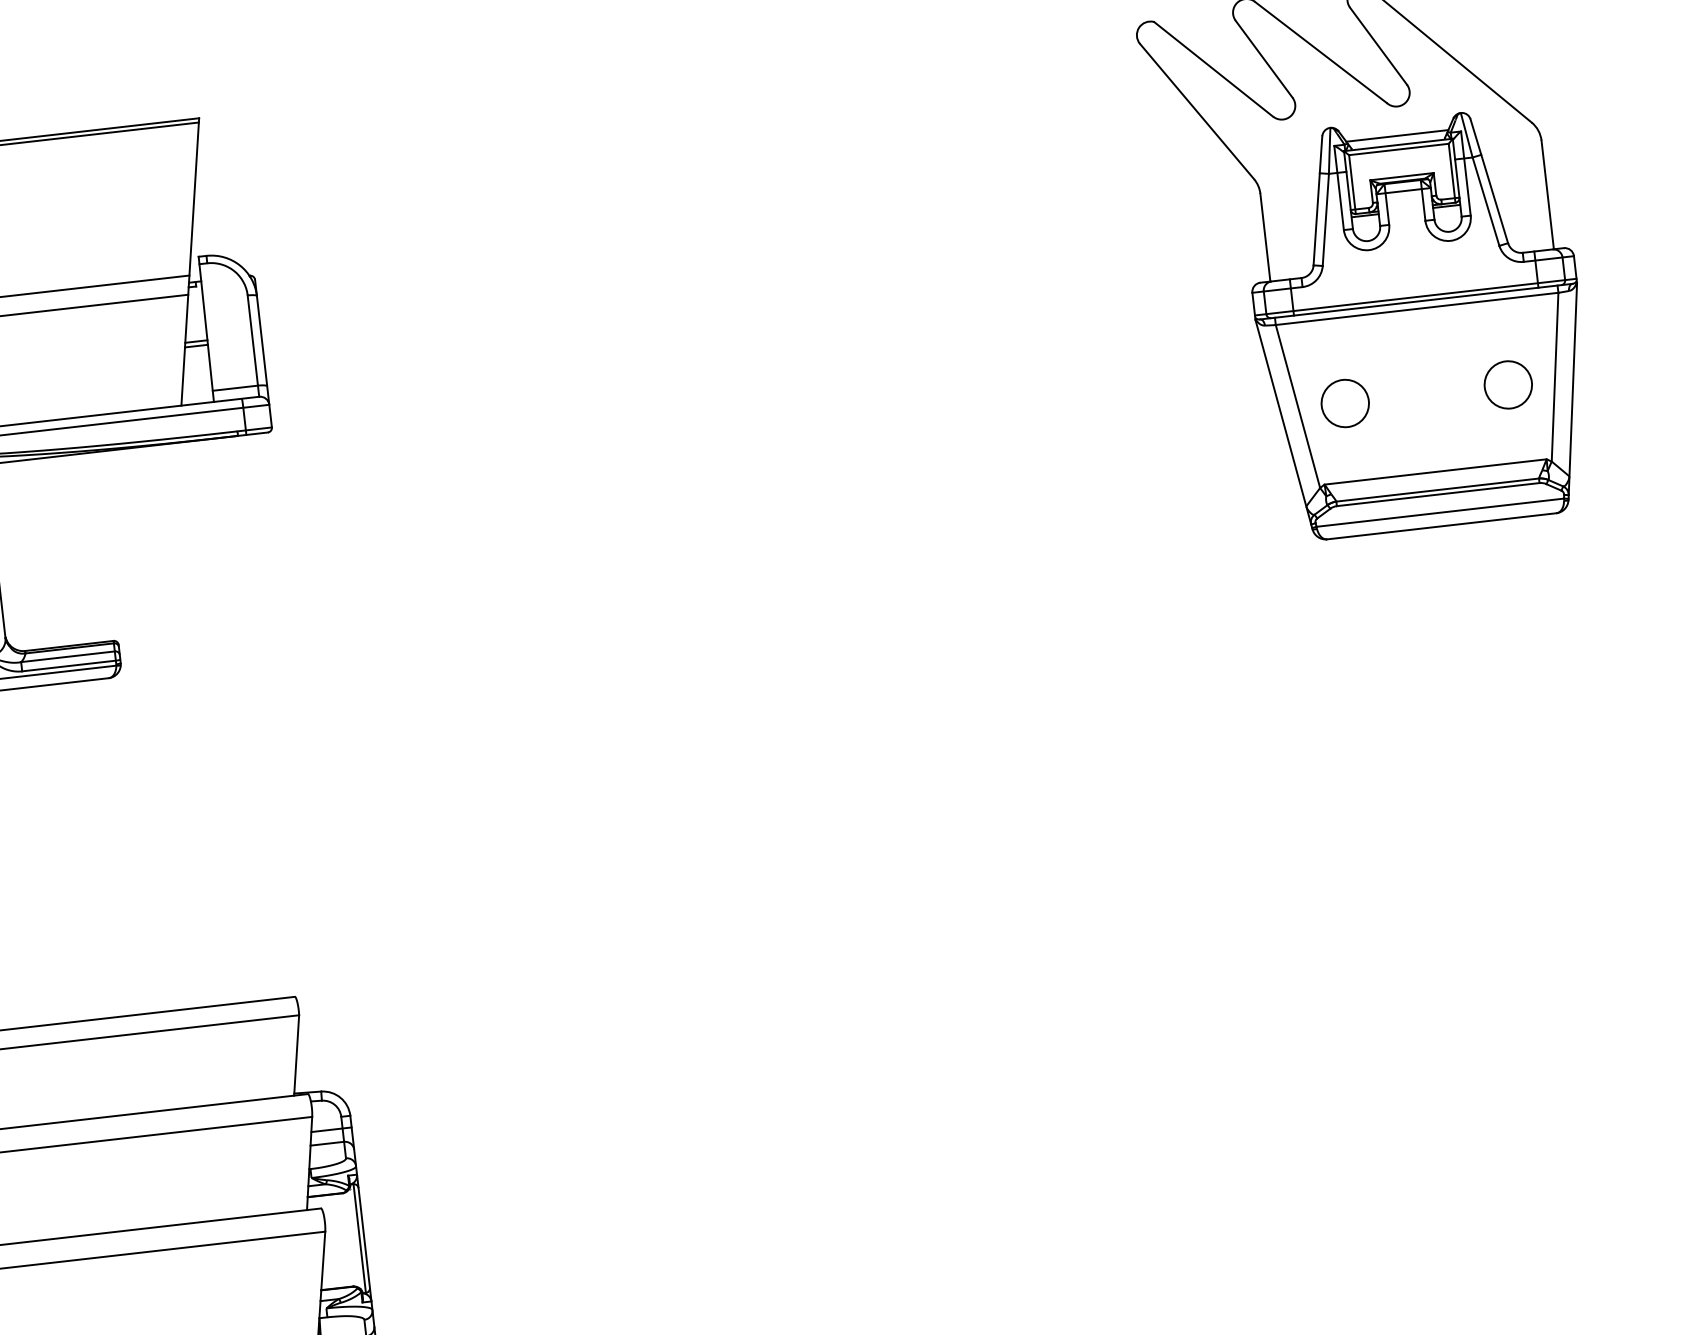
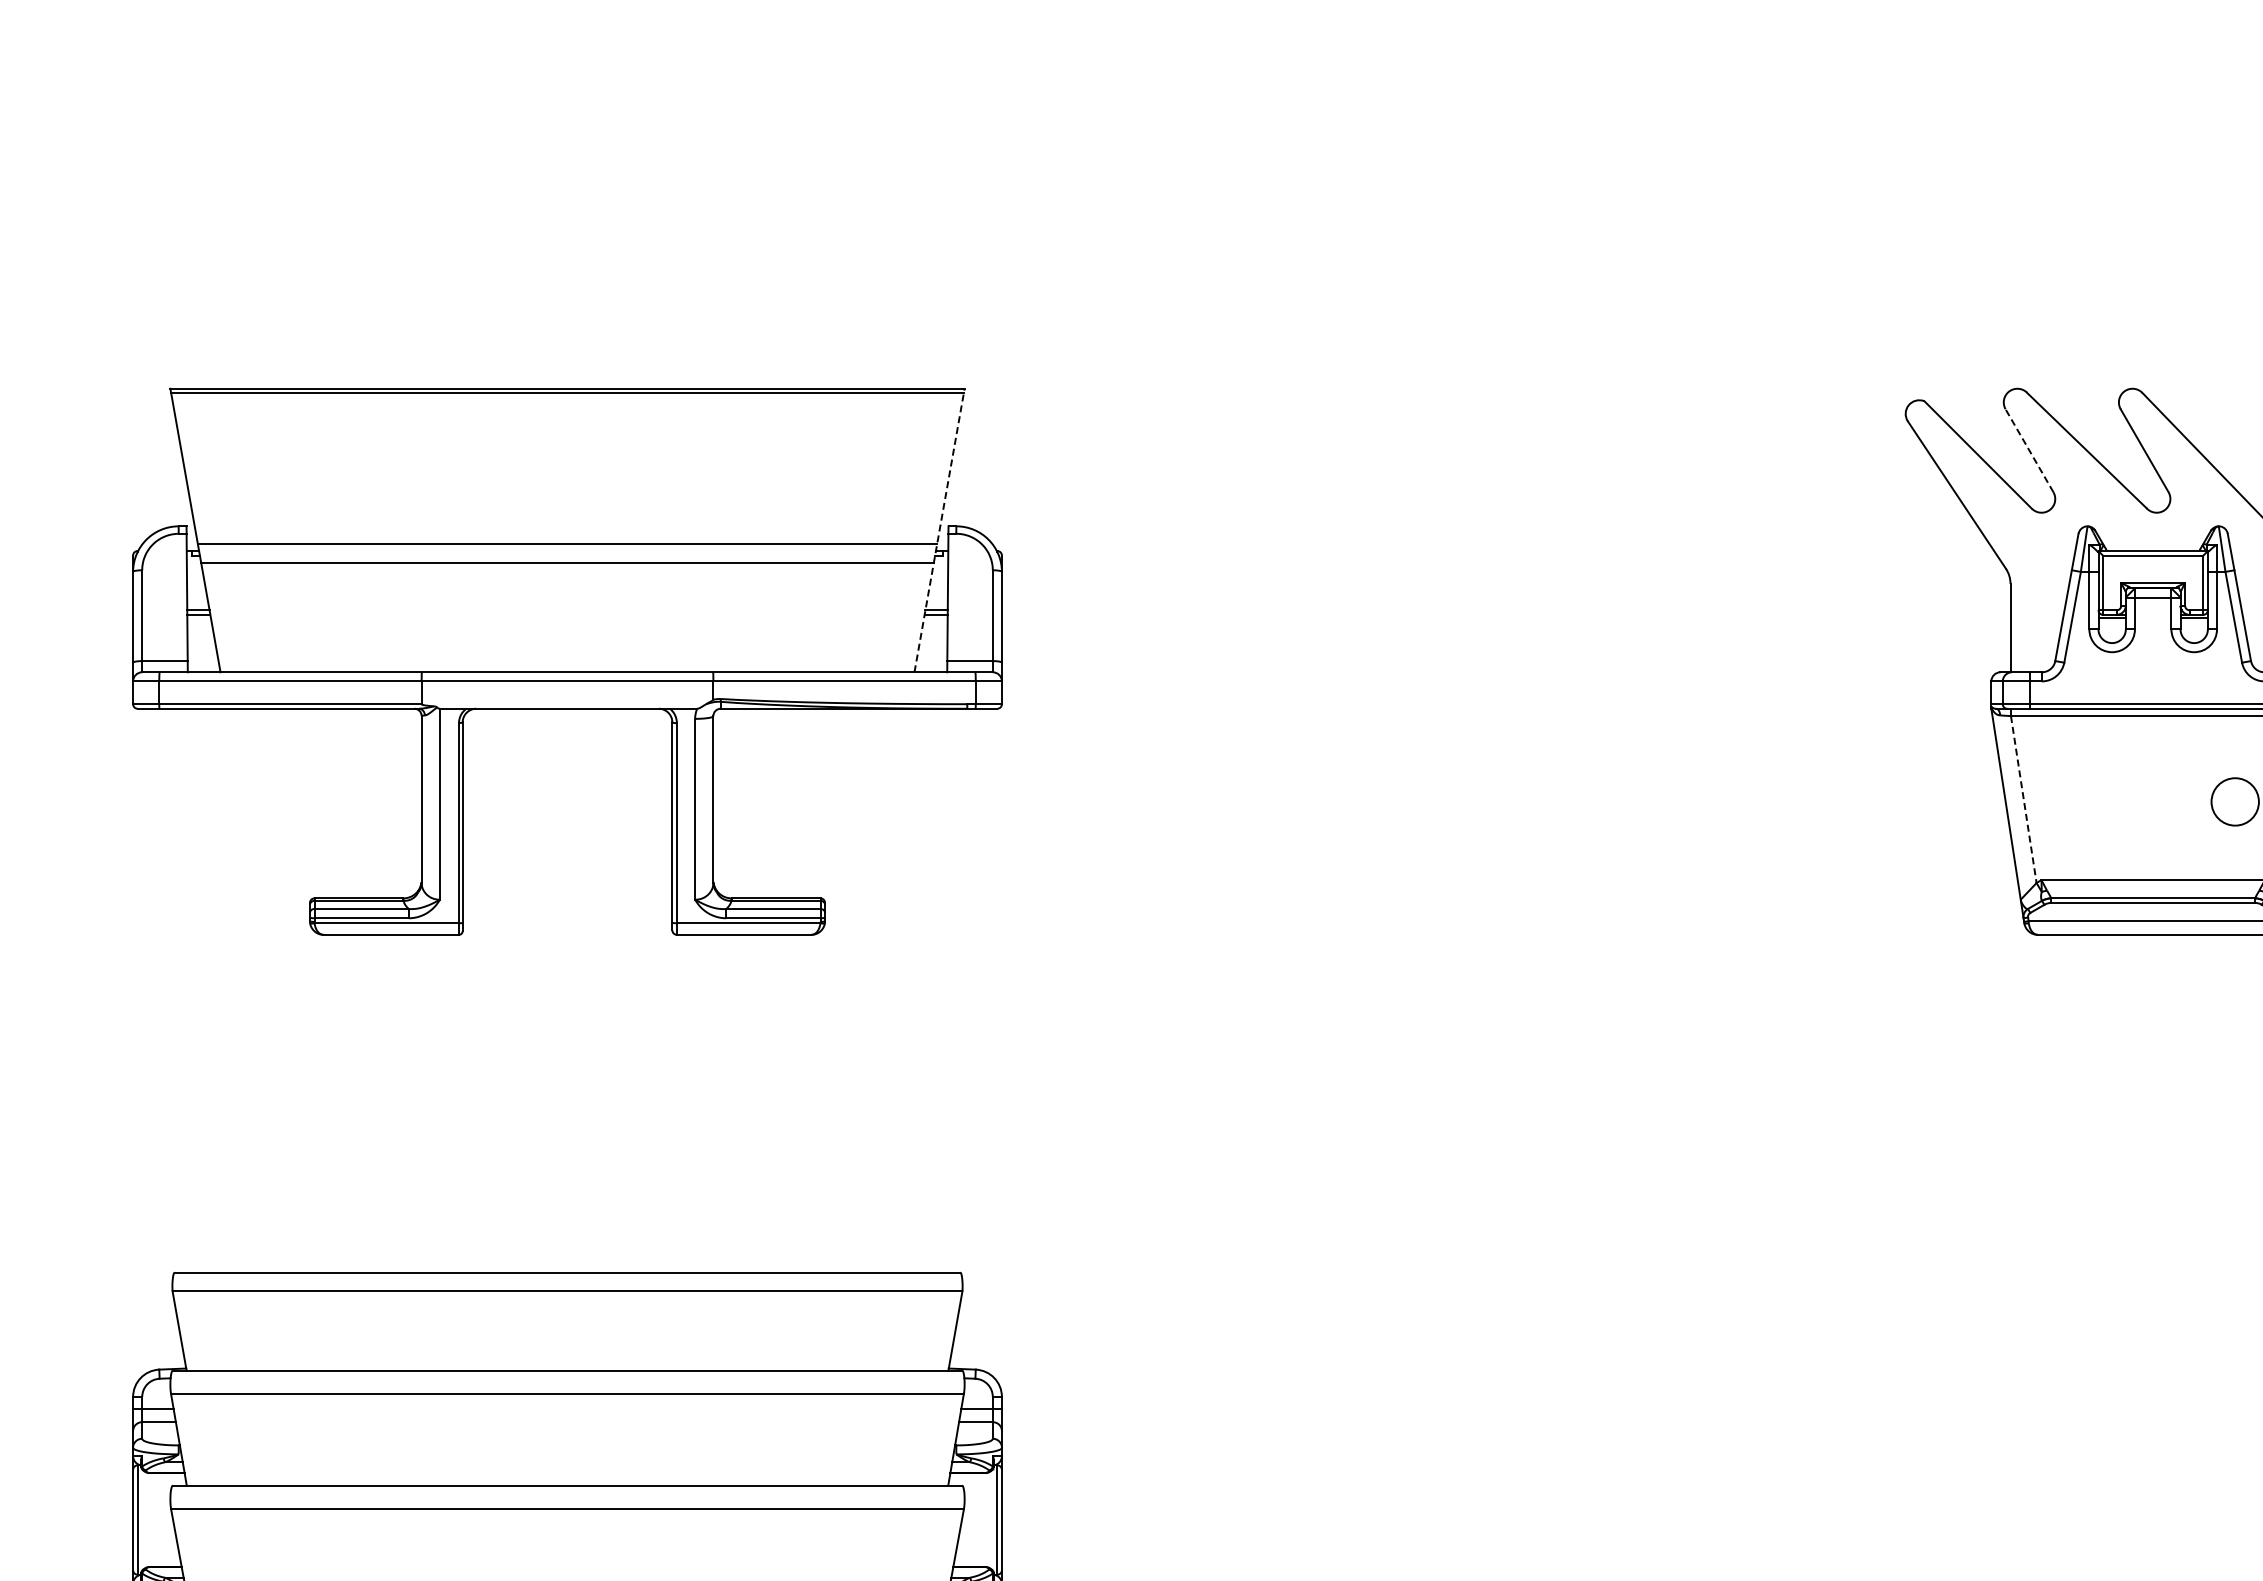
line: (1264, 59) -> (2029, 450), solid -> dashed
line: (1396, 135) -> (2152, 541), removed
line: (190, 261) -> (939, 530), solid -> dashed
circle: (1344, 403) -> (2070, 801), removed
line: (1297, 407) -> (2023, 800), solid -> dashed

